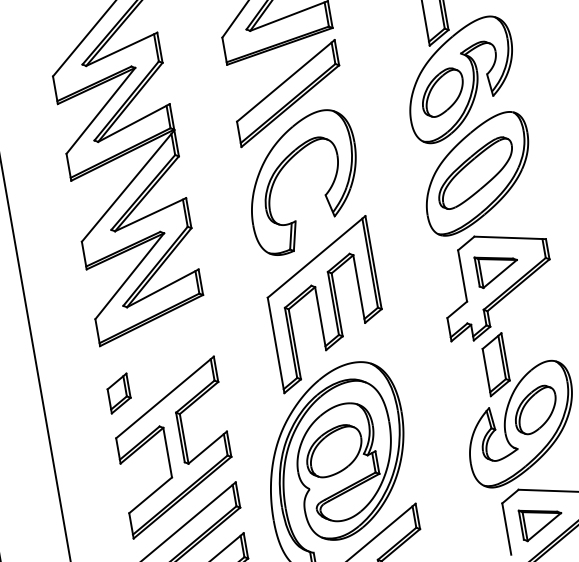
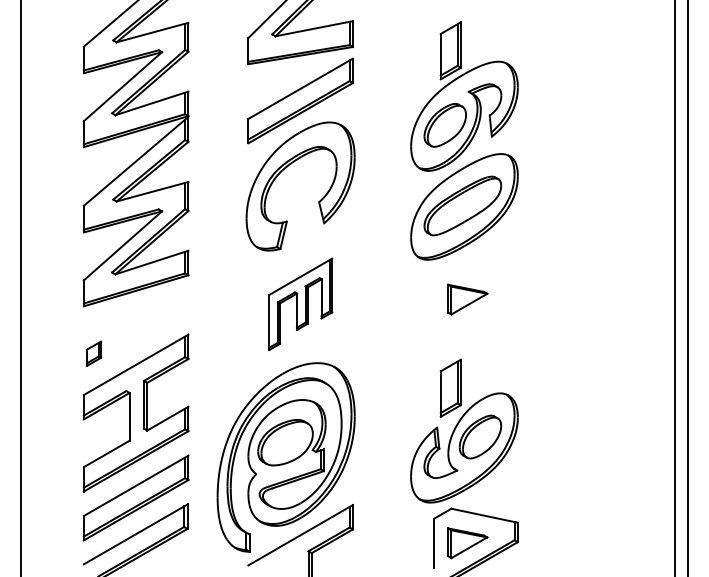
part: (496, 284) -> (464, 313), removed
part: (324, 304) -> (300, 304), size x0.6
part: (118, 393) -> (93, 353), size x0.7

